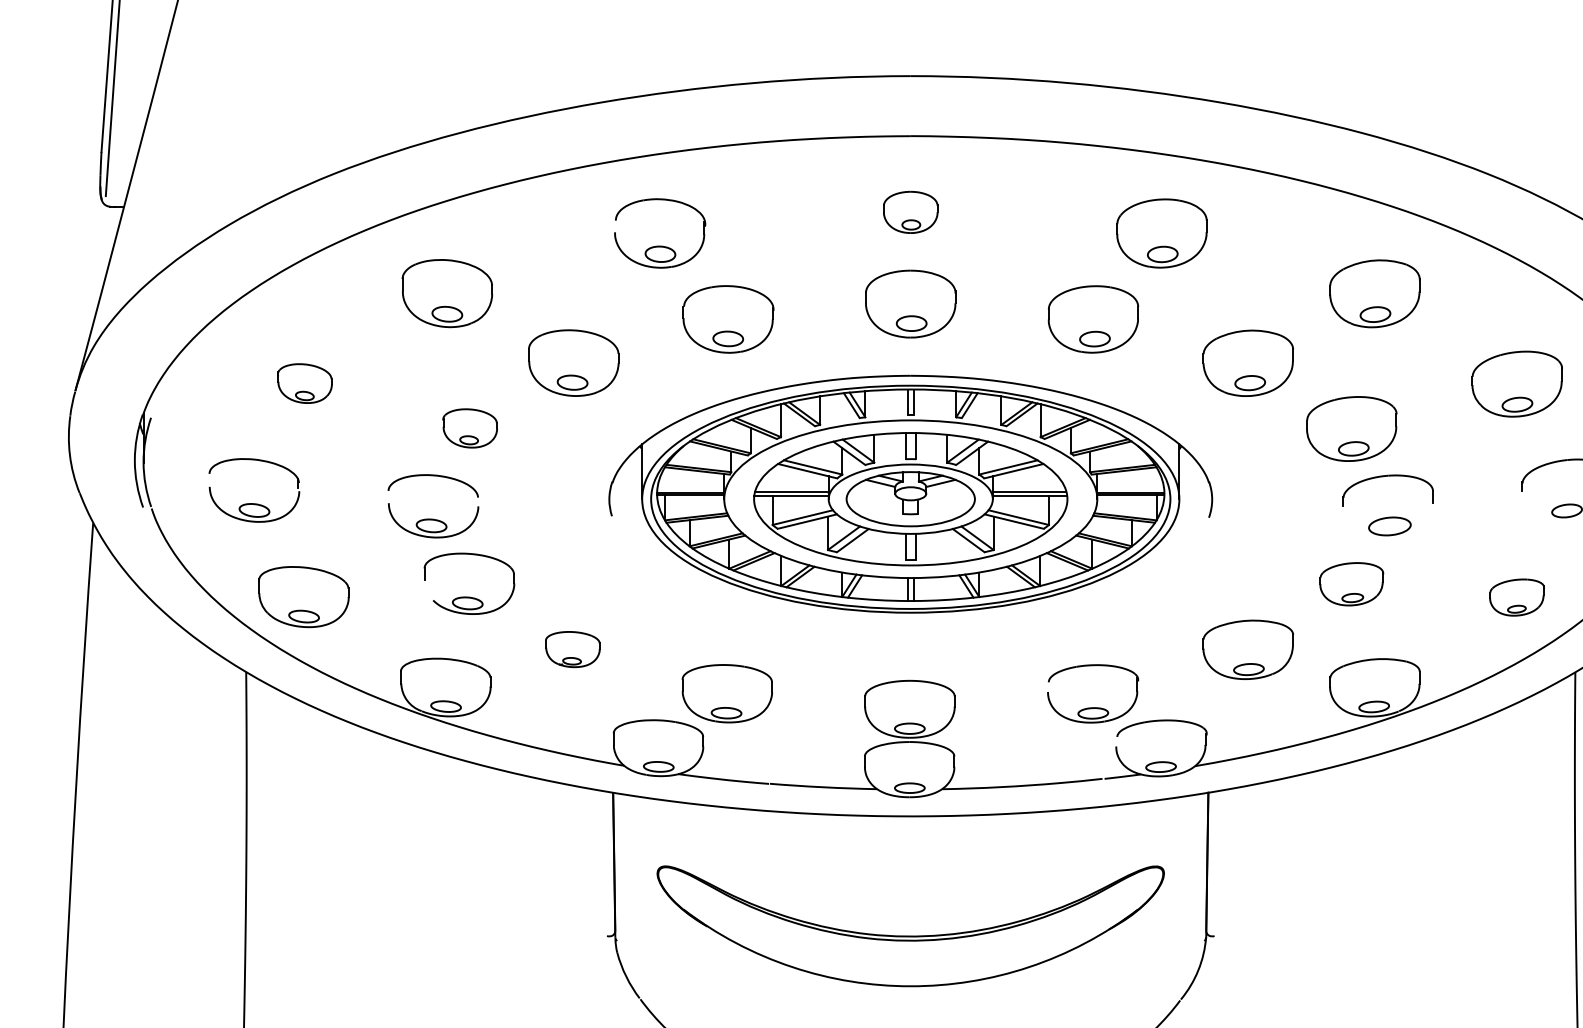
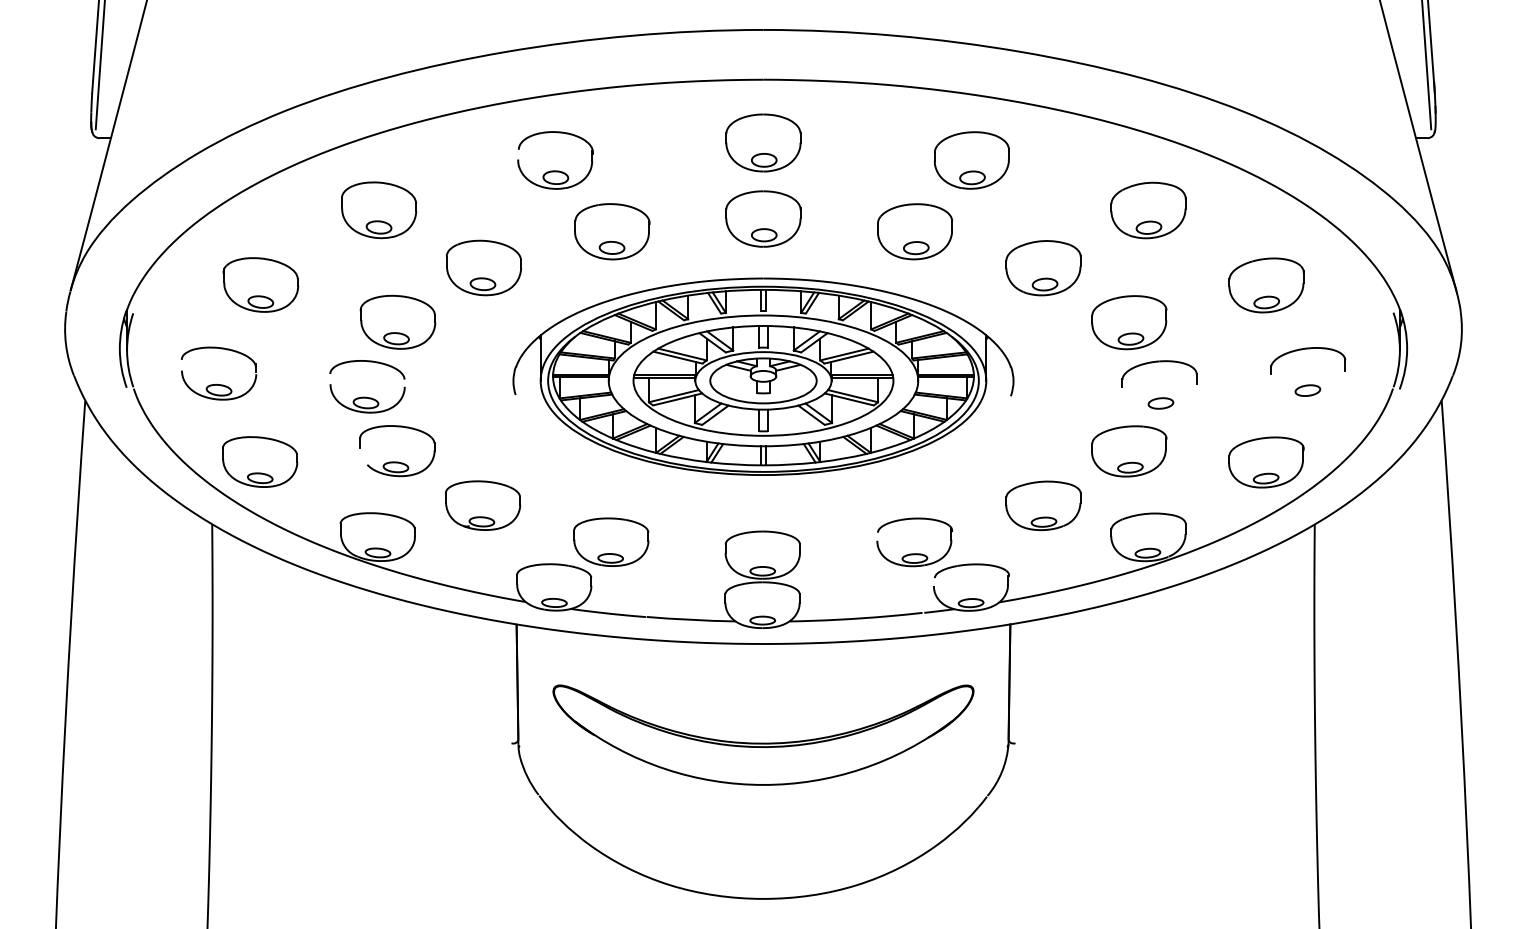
part: (910, 211) -> (763, 142), size x1.67
part: (304, 383) -> (260, 284), size x1.67
part: (469, 427) -> (397, 321), size x1.67
part: (1389, 526) -> (1160, 403), size x0.71
part: (1351, 584) -> (1129, 451), size x1.43
part: (1517, 597) -> (1266, 462), size x1.67
part: (573, 649) -> (483, 505), size x1.67

